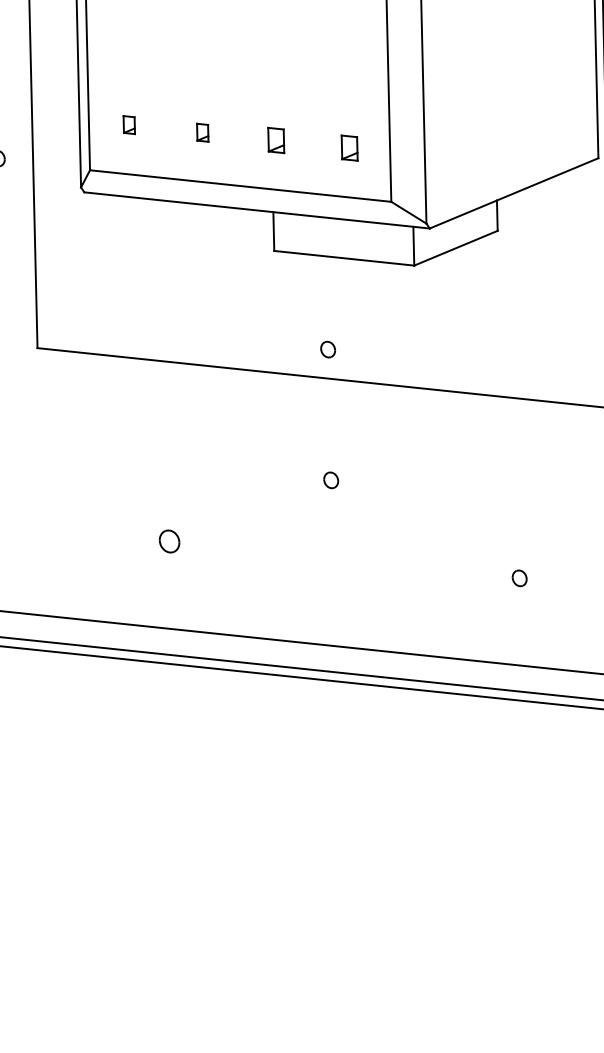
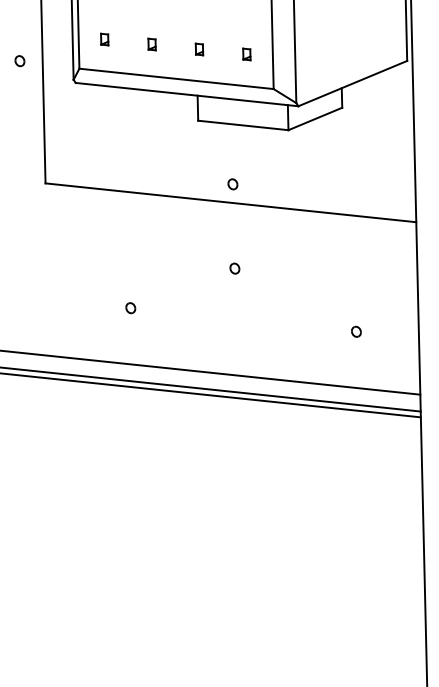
part: (276, 140) -> (199, 49), size x0.71
part: (349, 148) -> (246, 54), size x0.71
part: (169, 542) -> (130, 308), size x0.71

